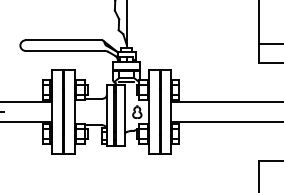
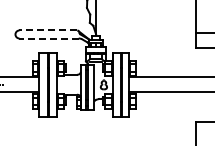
line: (64, 40) -> (48, 30), solid -> dashed
line: (65, 50) -> (49, 38), solid -> dashed

